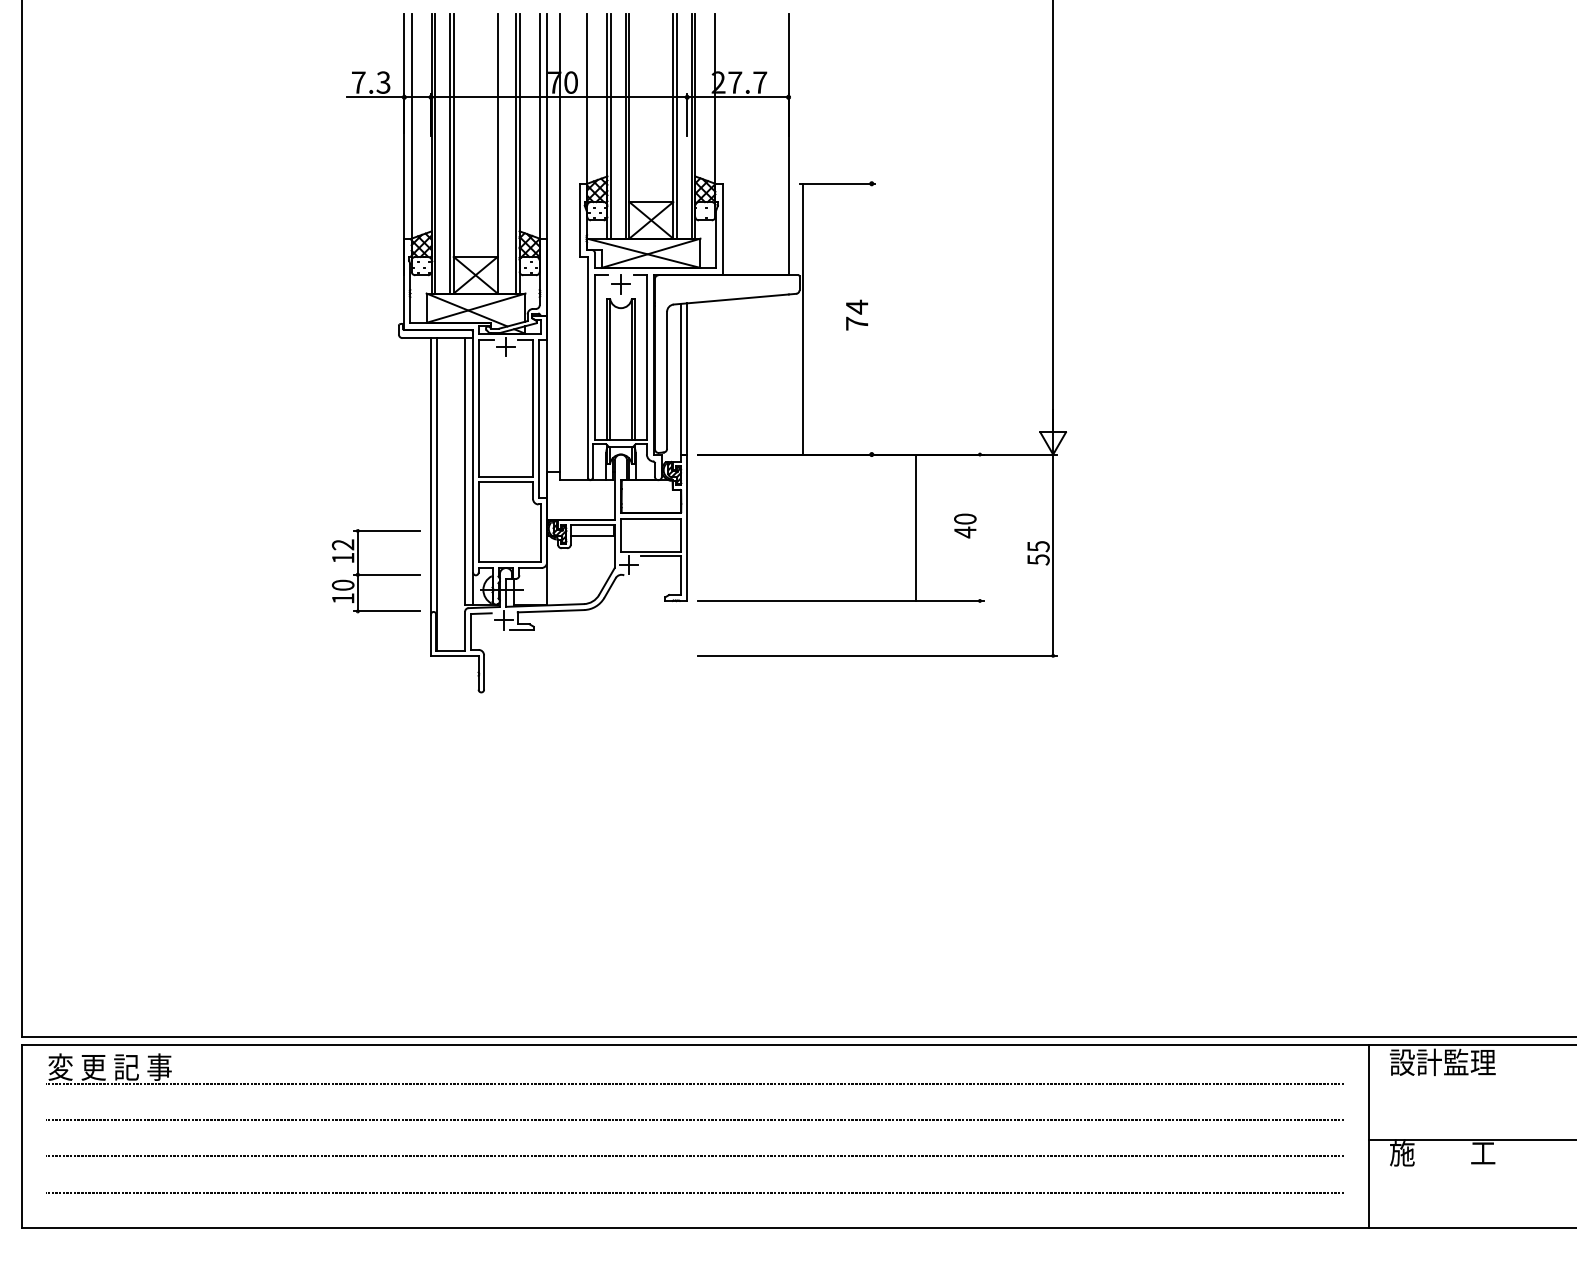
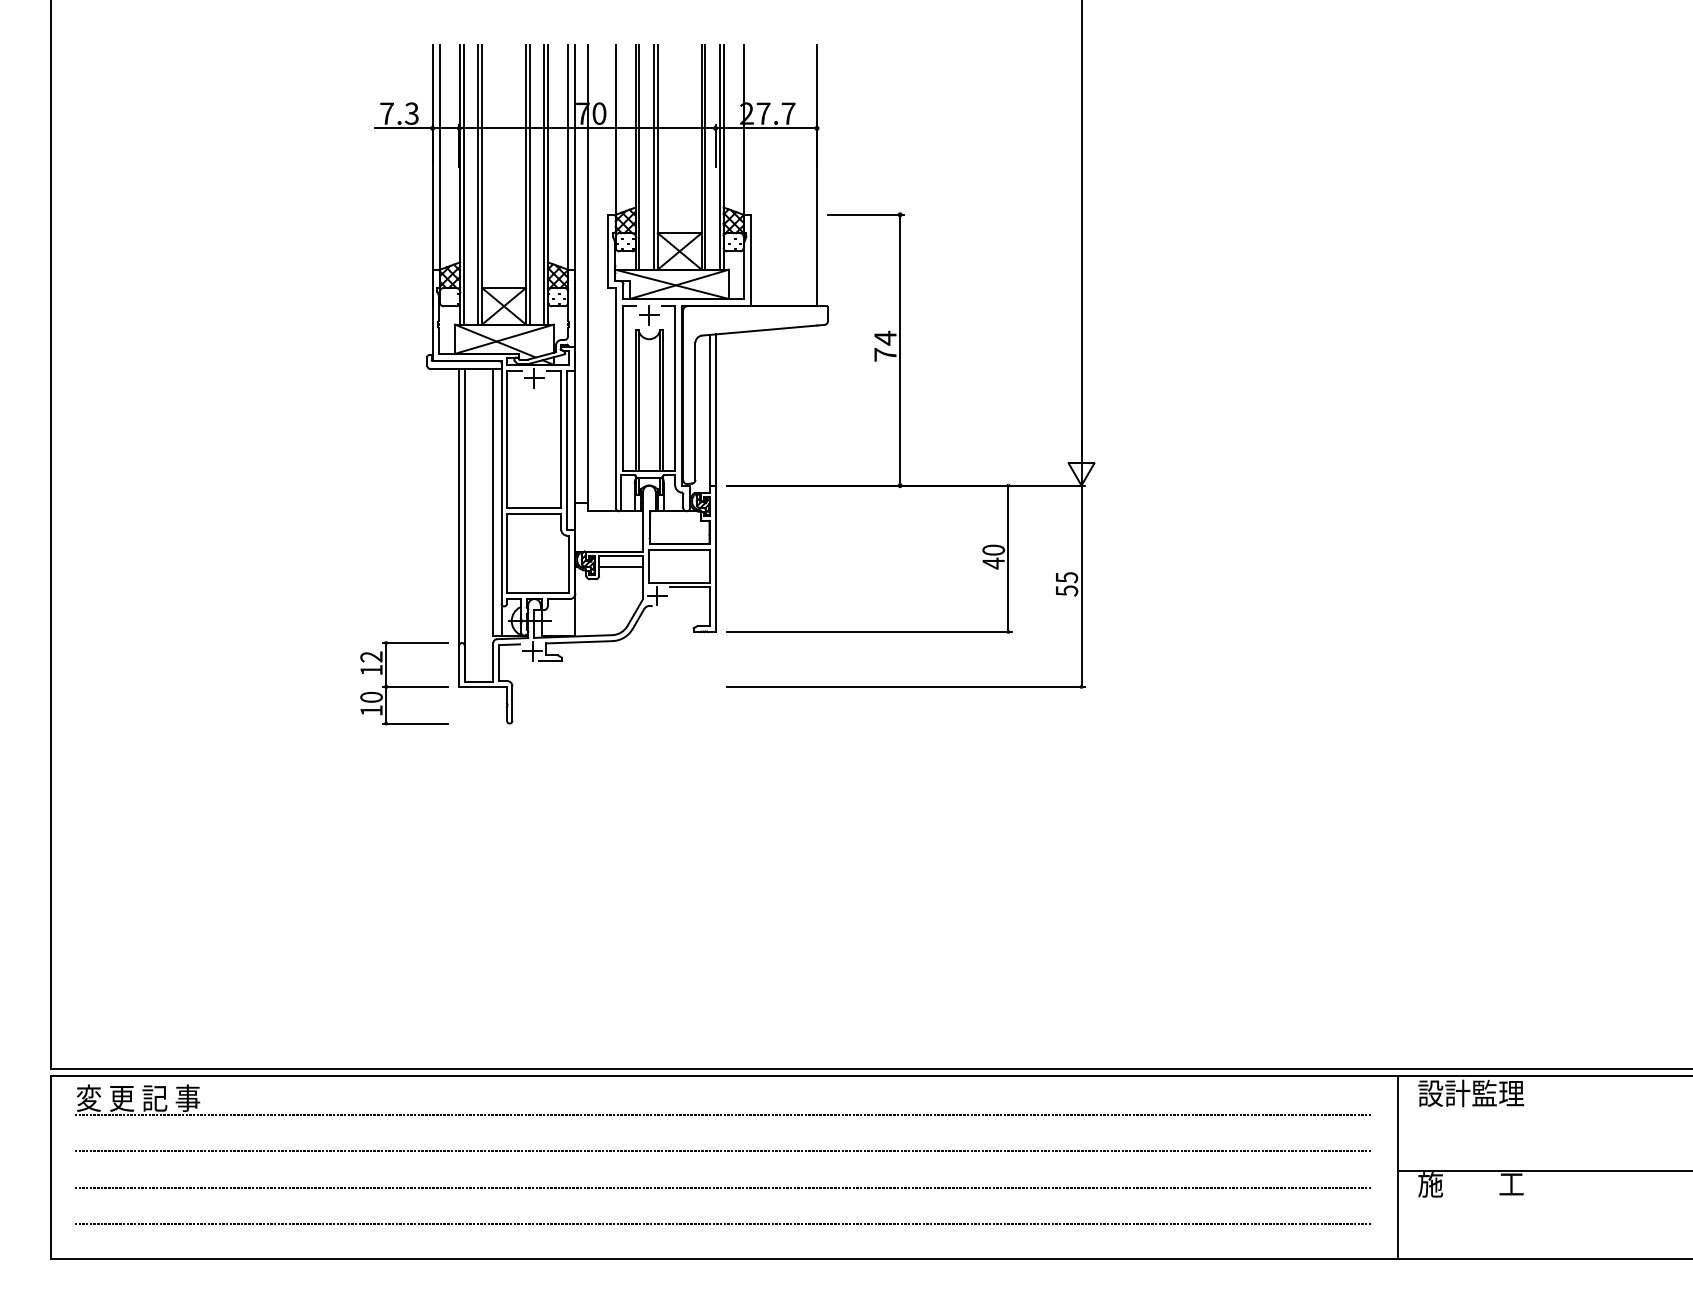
line: (501, 153) -> (529, 184), added
line: (803, 318) -> (900, 349), moved
line: (916, 527) -> (1008, 558), moved
part: (376, 571) -> (404, 683), moved

